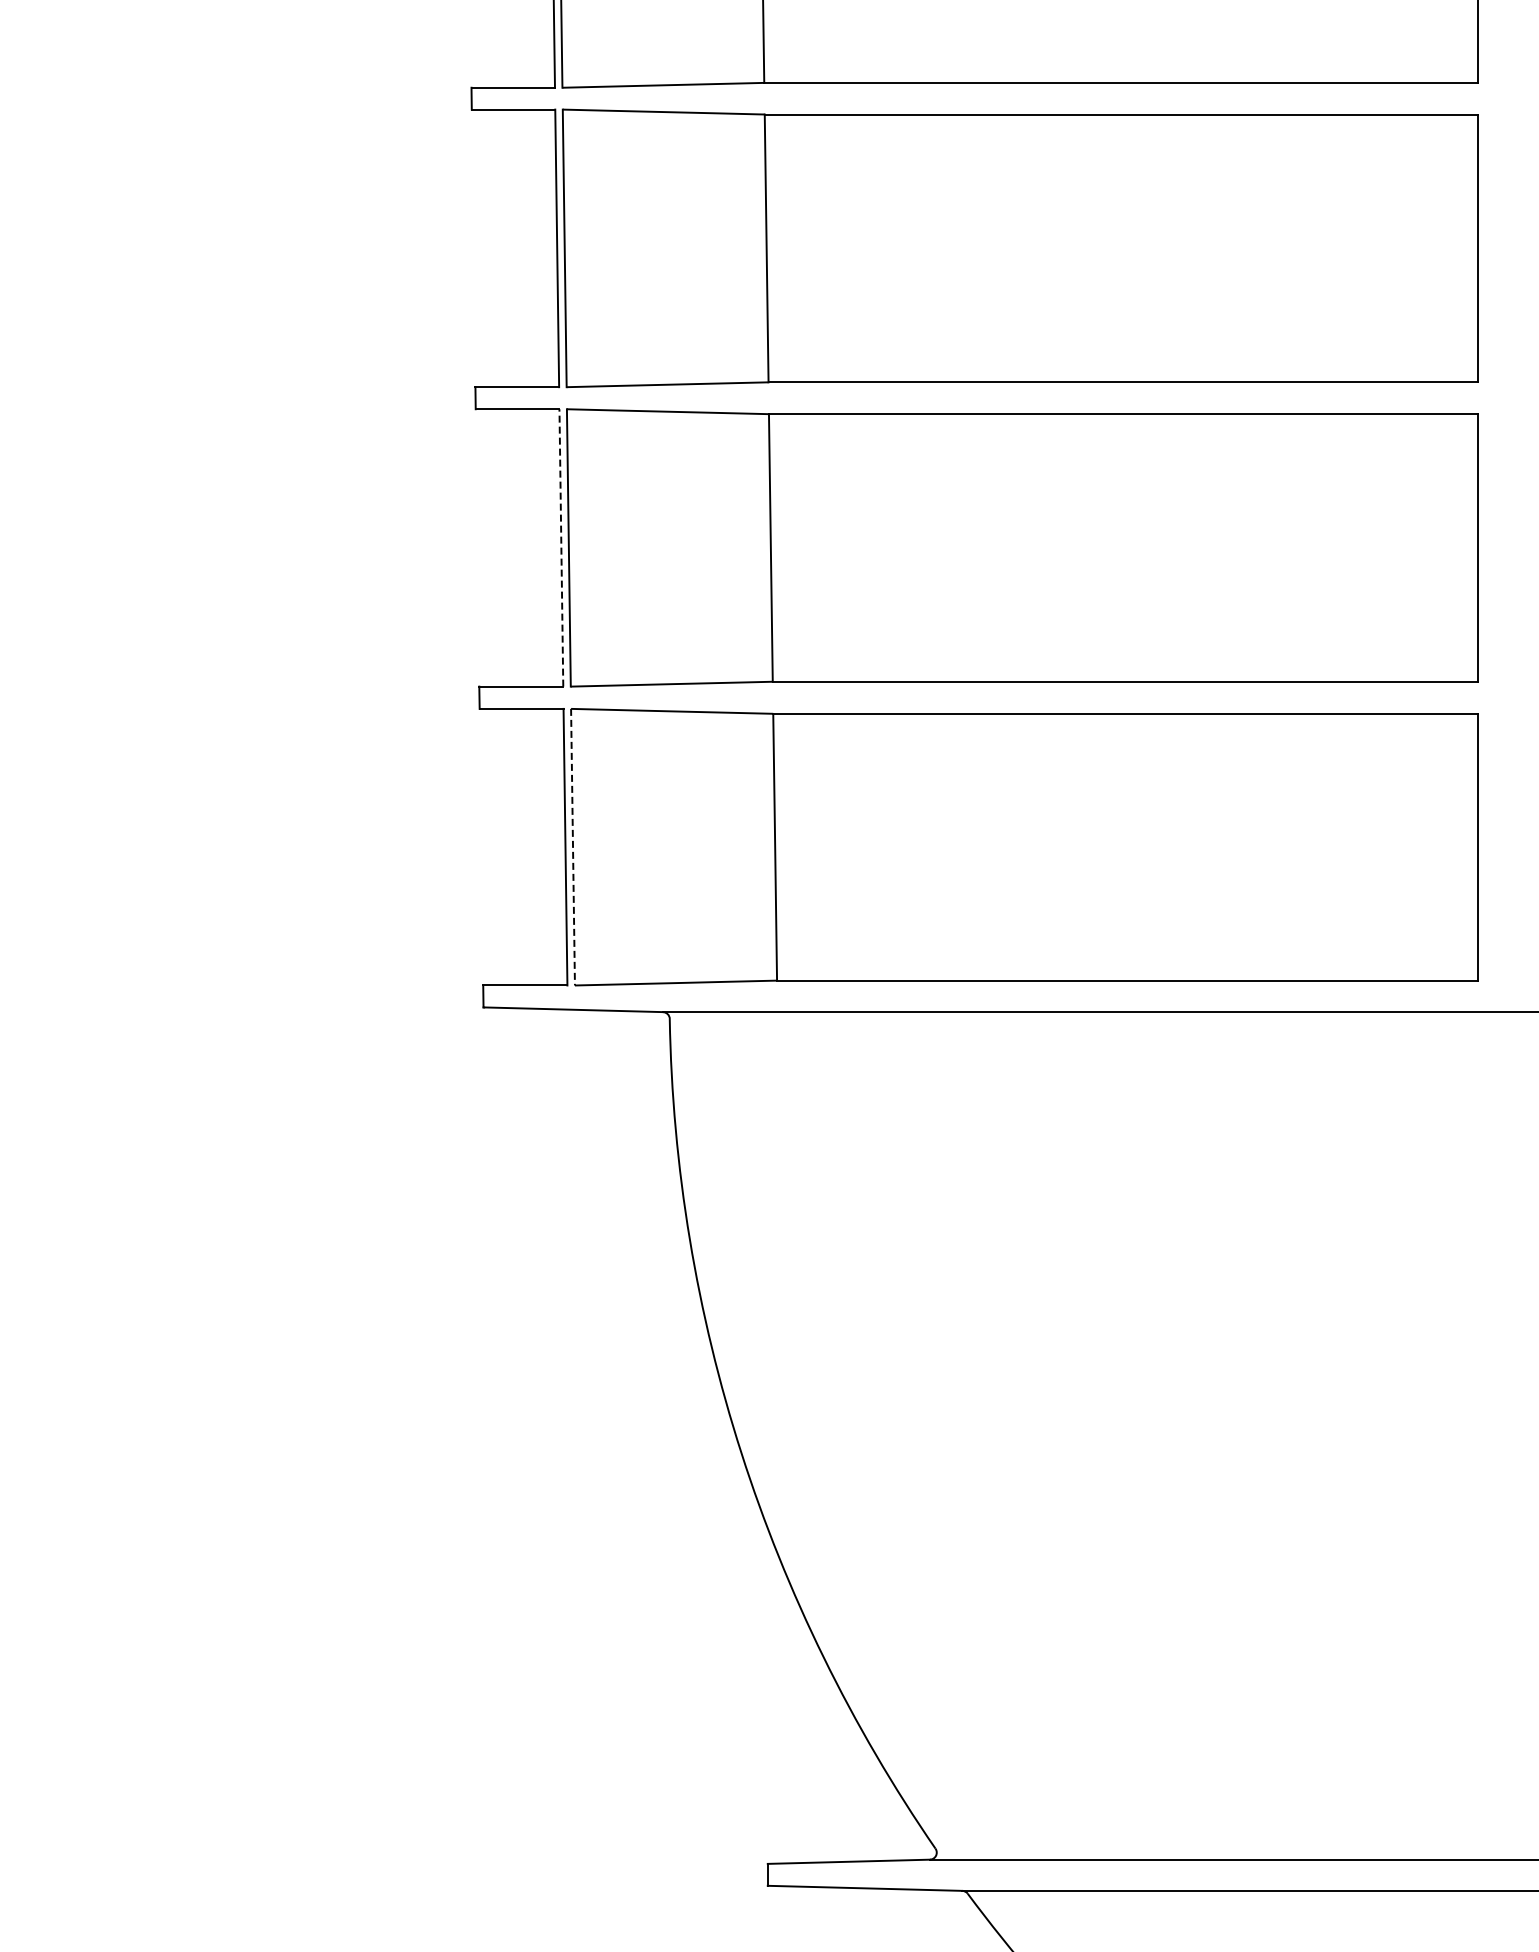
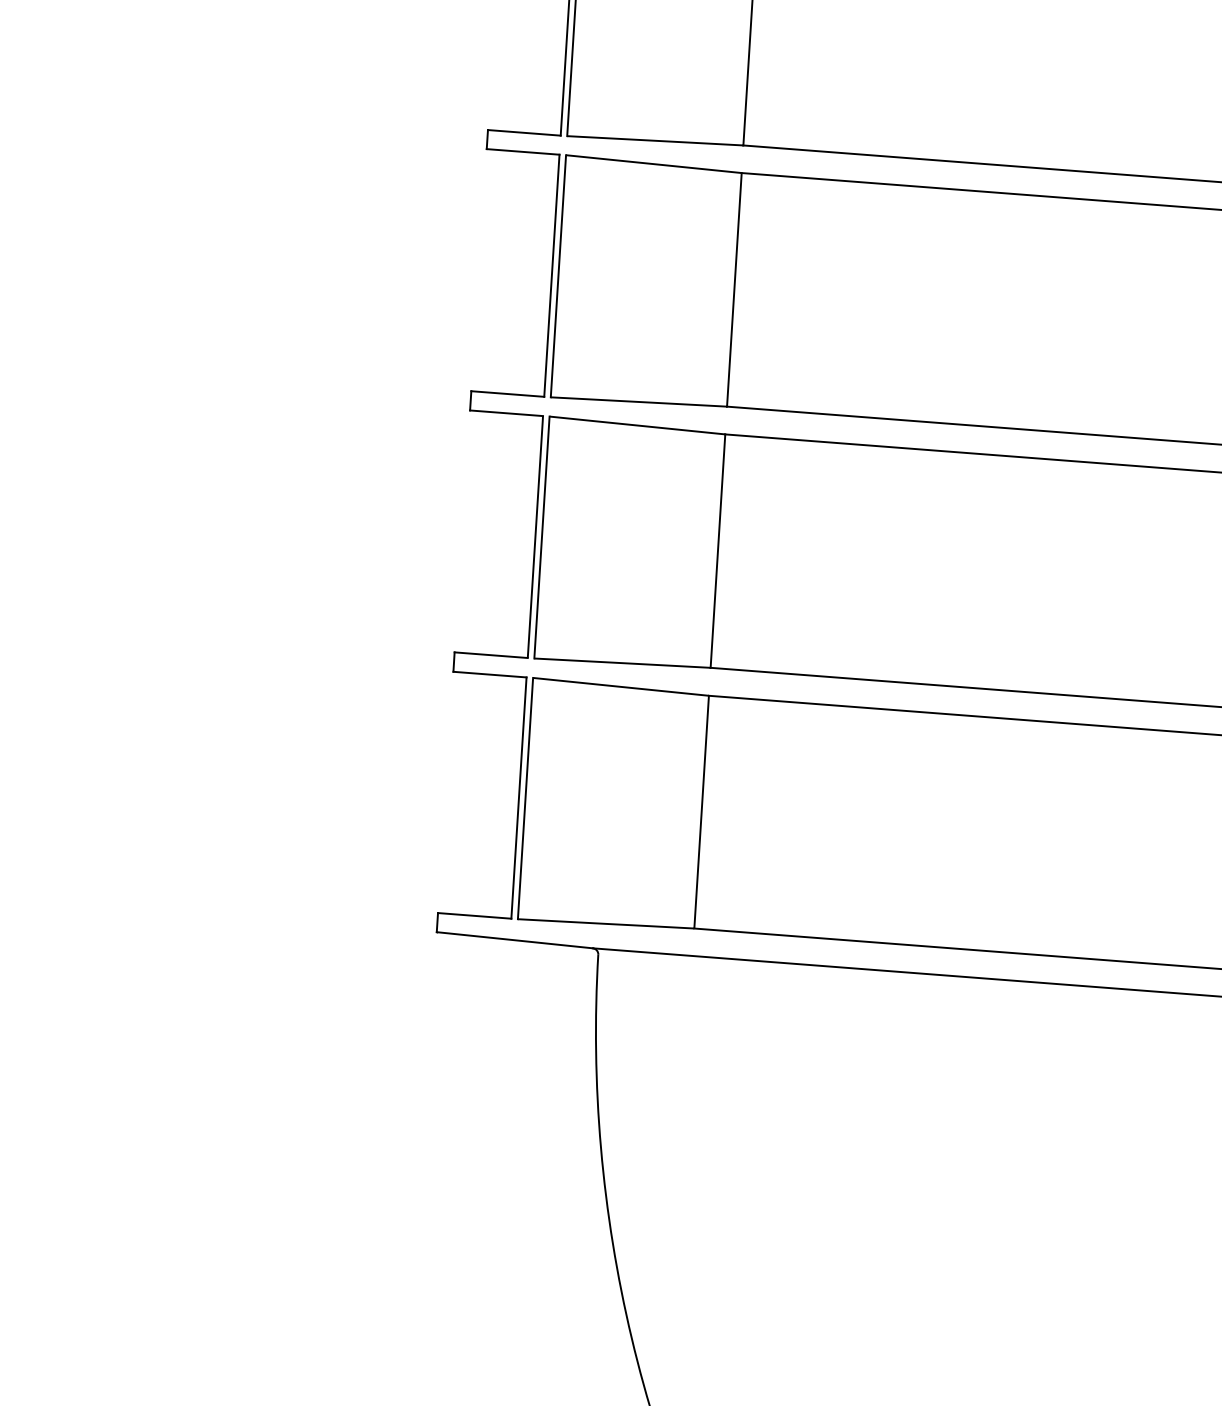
line: (561, 546) -> (535, 535), dashed -> solid
line: (573, 847) -> (525, 798), dashed -> solid

